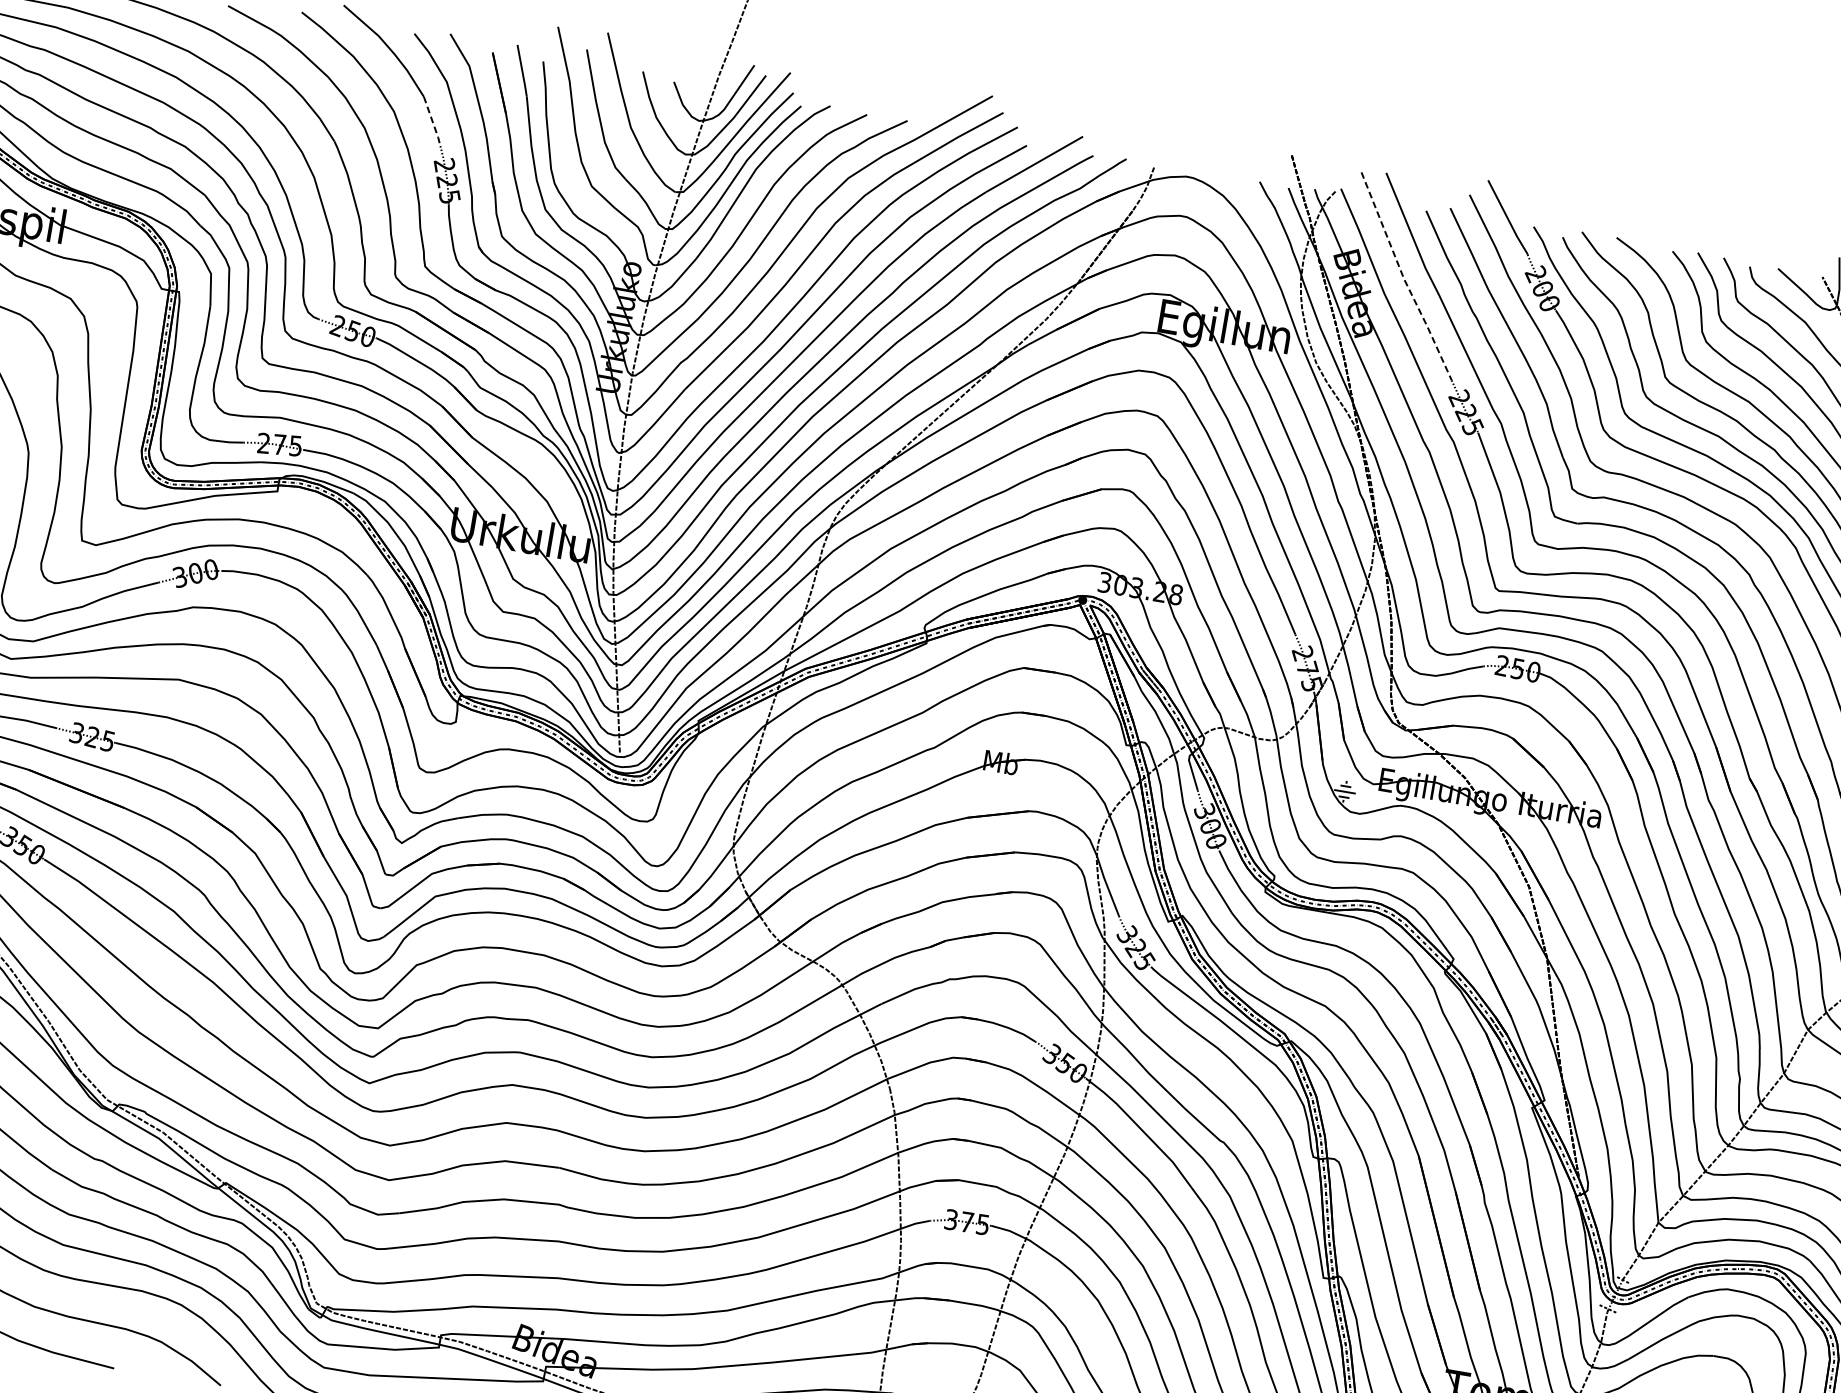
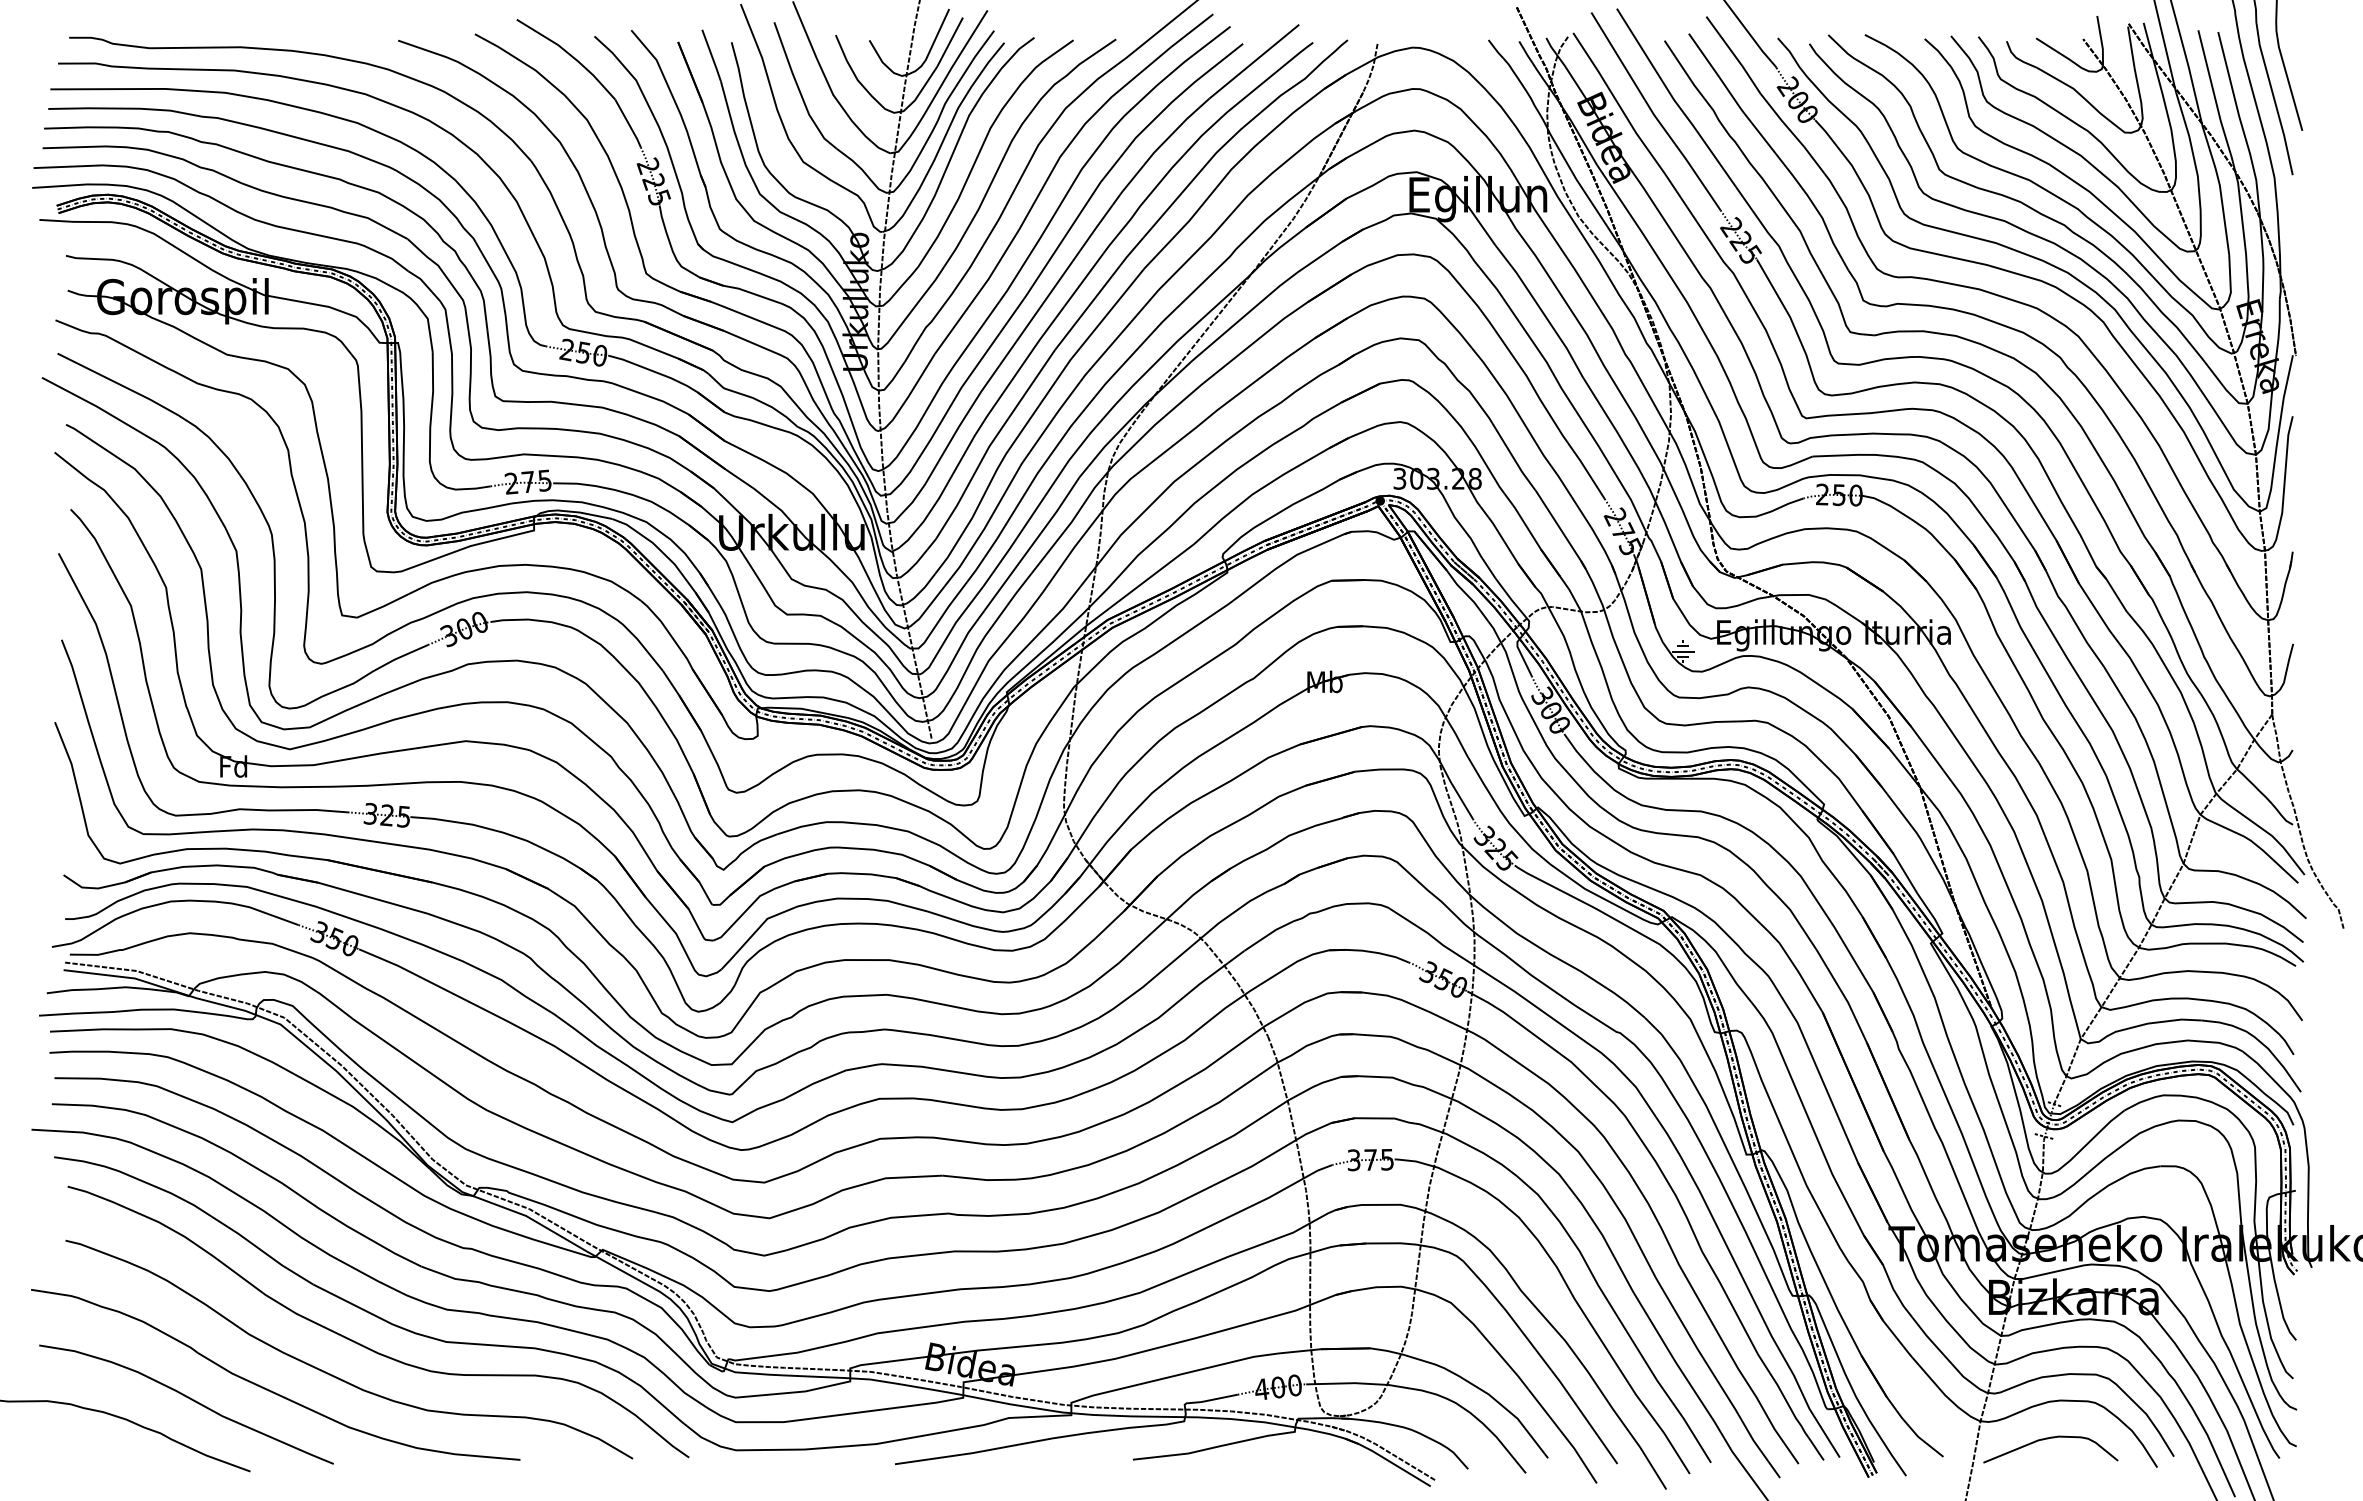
line: (433, 122) -> (629, 124), dashed -> solid
line: (1404, 279) -> (1654, 114), dashed -> solid

